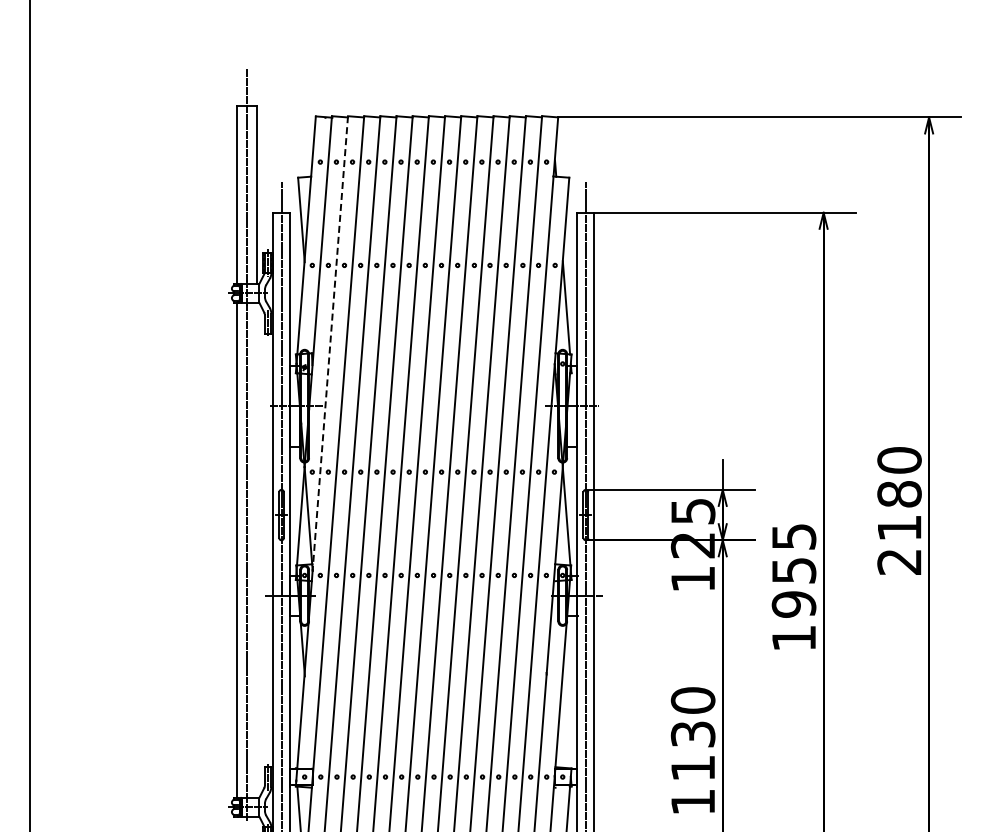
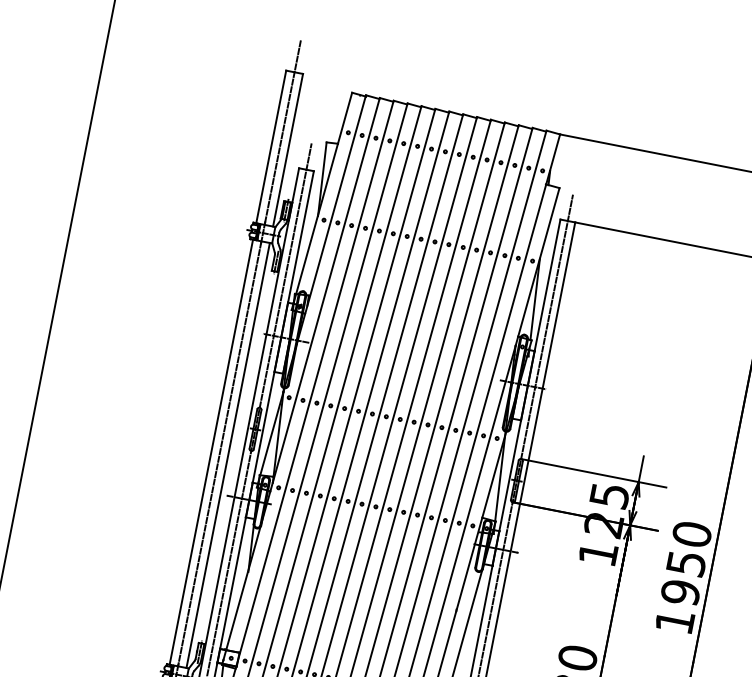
line: (330, 343) -> (326, 290), dashed -> solid
text: (793, 536) -> (691, 534), 1955 -> 1950
line: (256, 549) -> (228, 454), added

